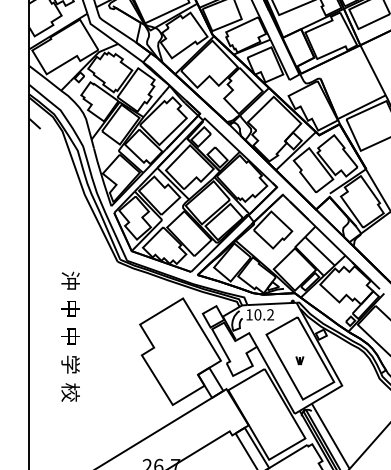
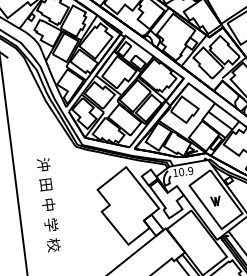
text: (70, 308) -> (46, 184), 中 -> 田
text: (270, 314) -> (190, 170), 10.2 -> 10.9
part: (299, 360) -> (215, 201), size x1.67

